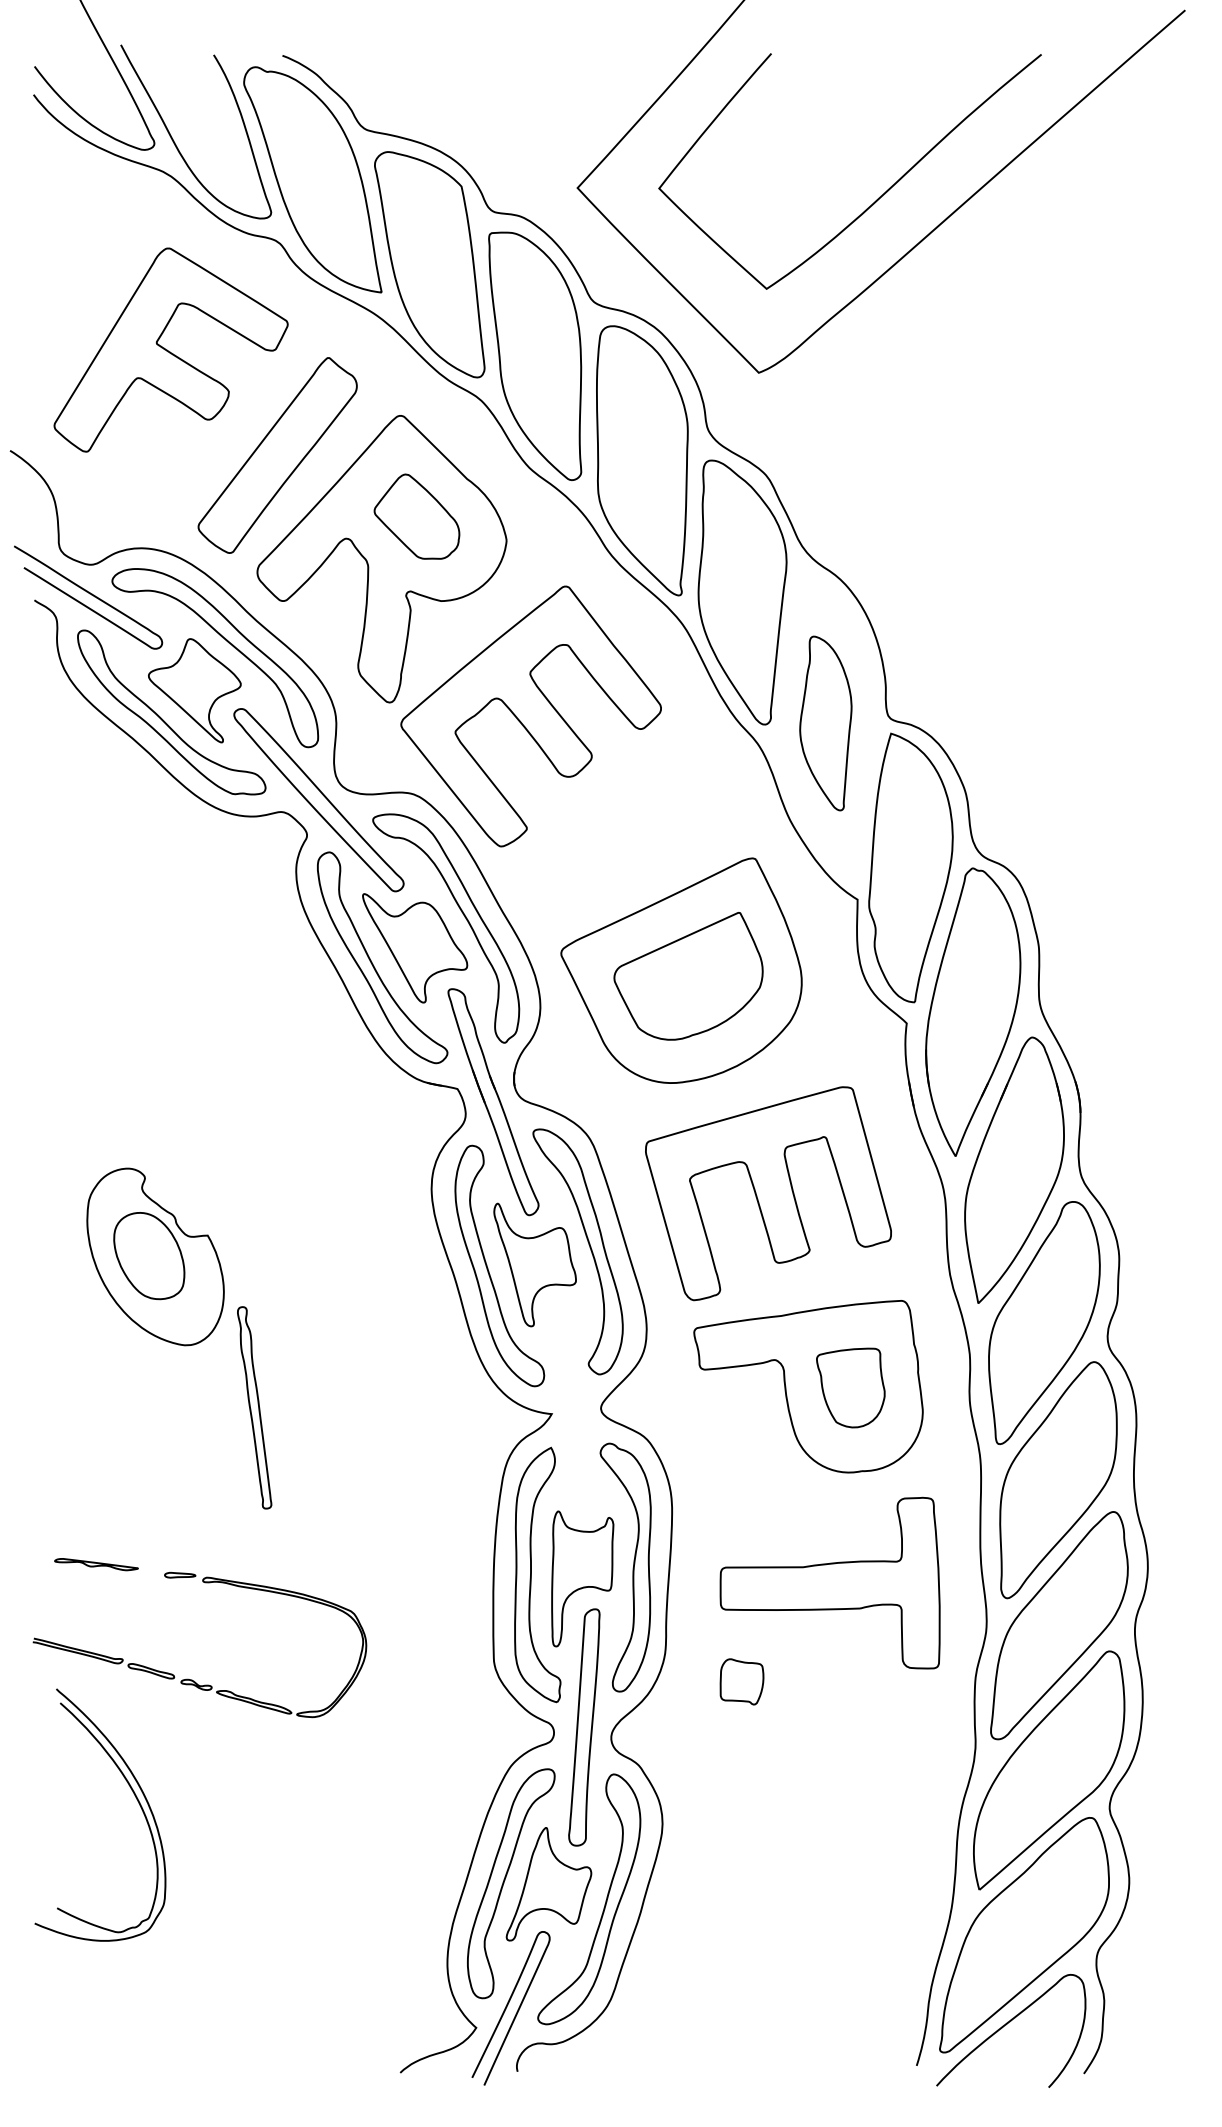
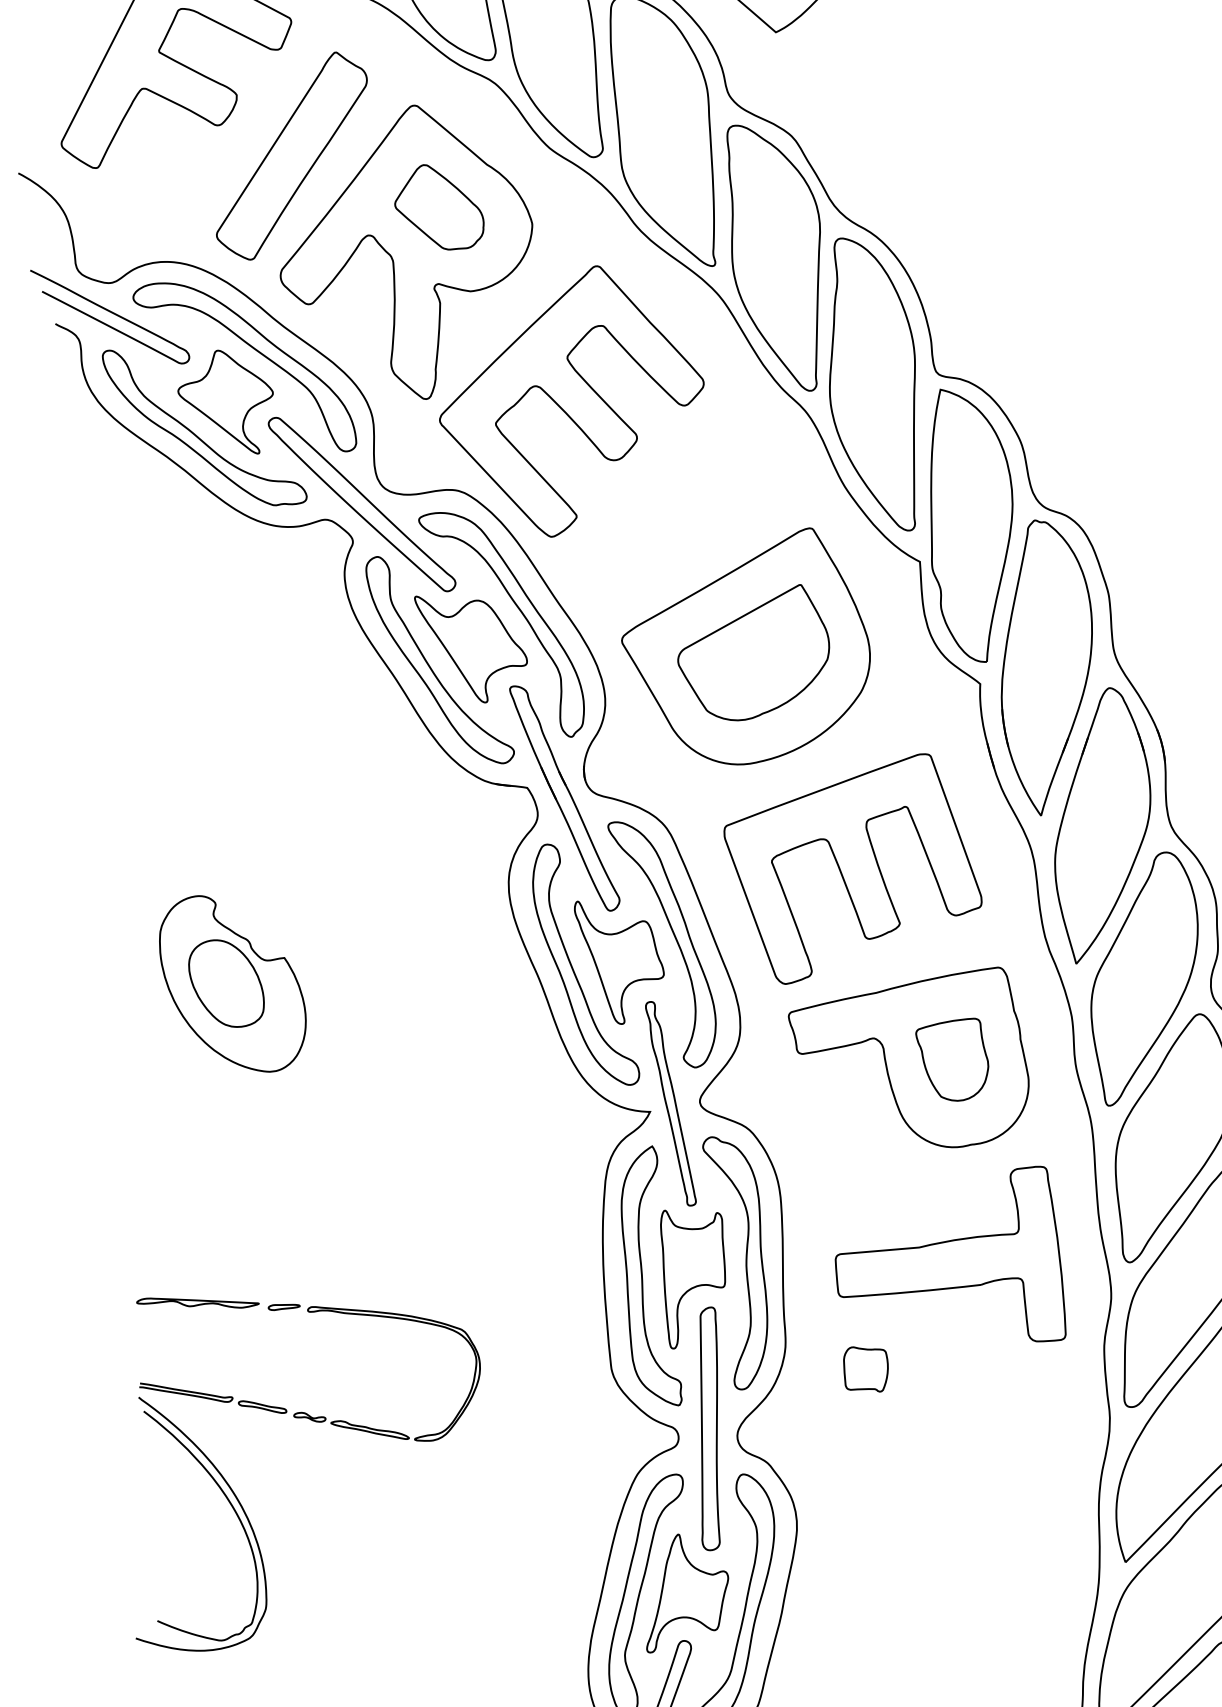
part: (825, 723) -> (872, 384), size x1.67
part: (254, 1407) -> (670, 1103), moved
part: (96, 1564) -> (197, 1302), size x1.43
part: (132, 1792) -> (224, 1496), moved

